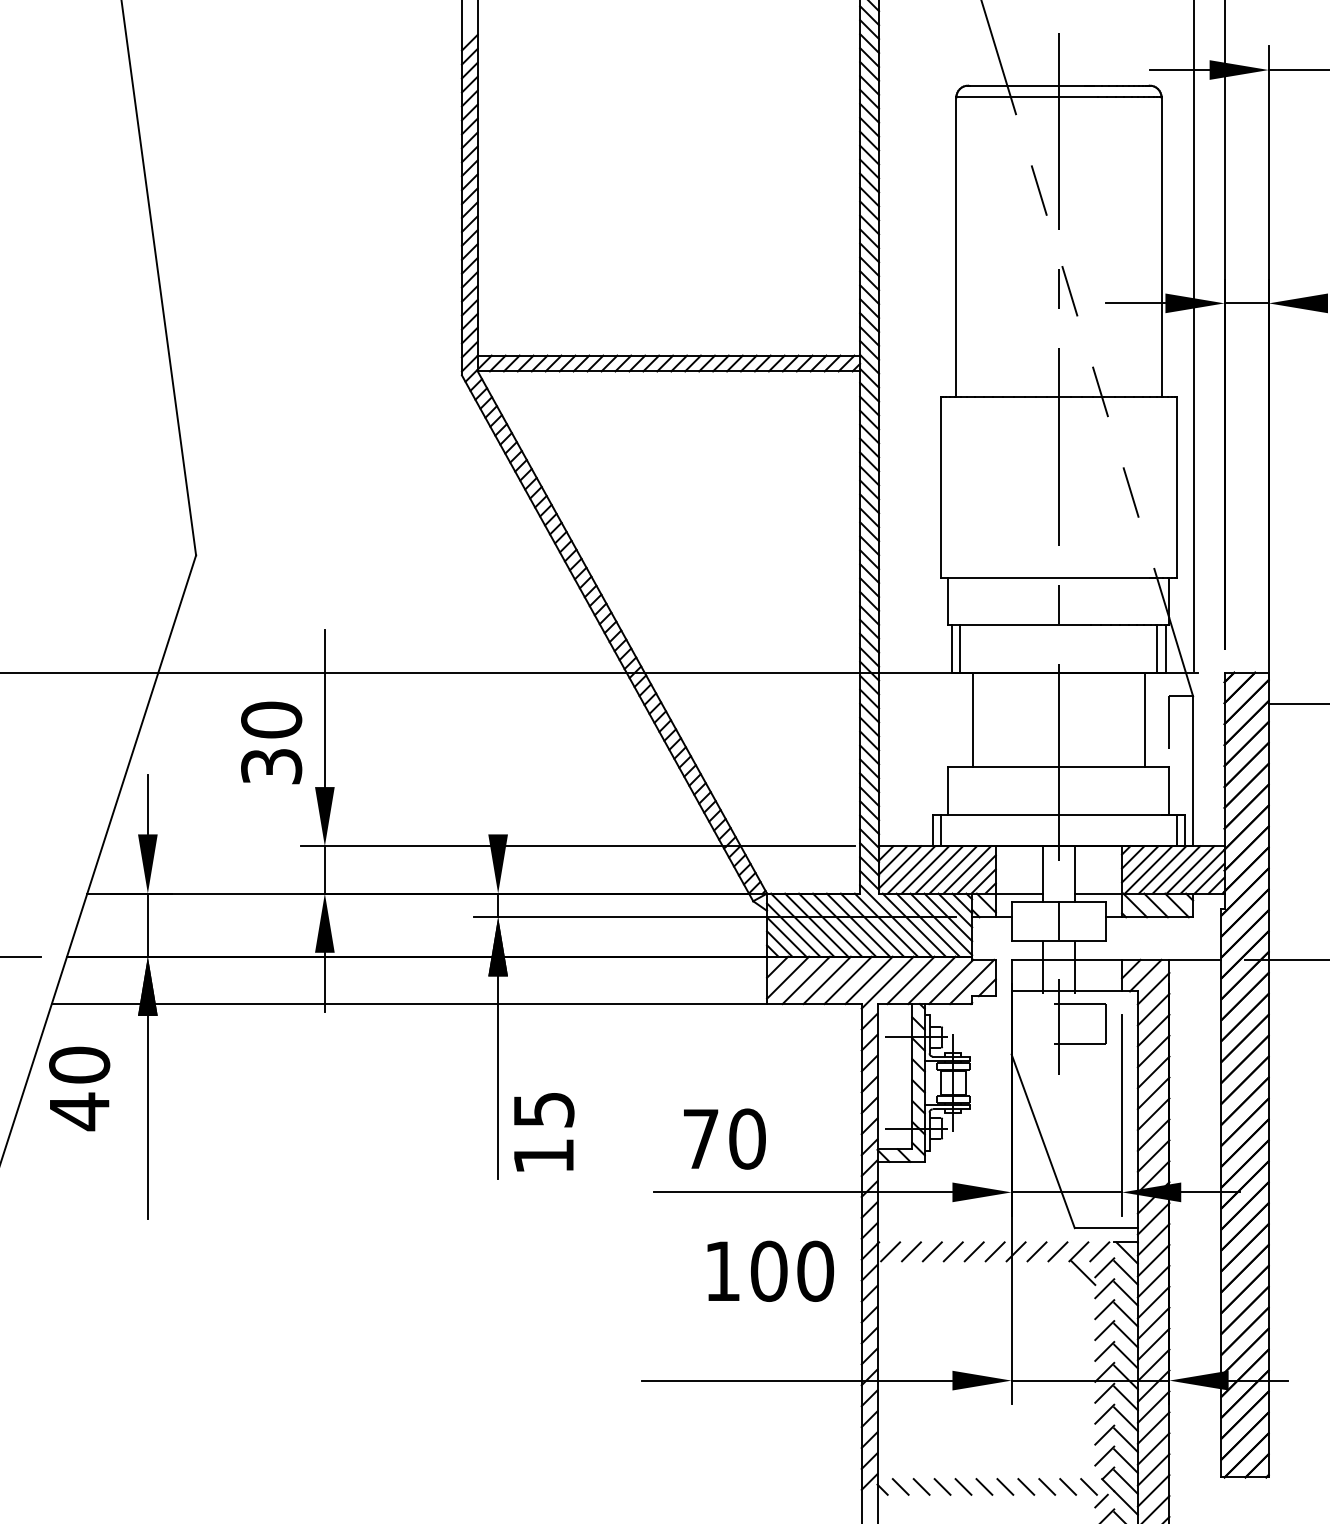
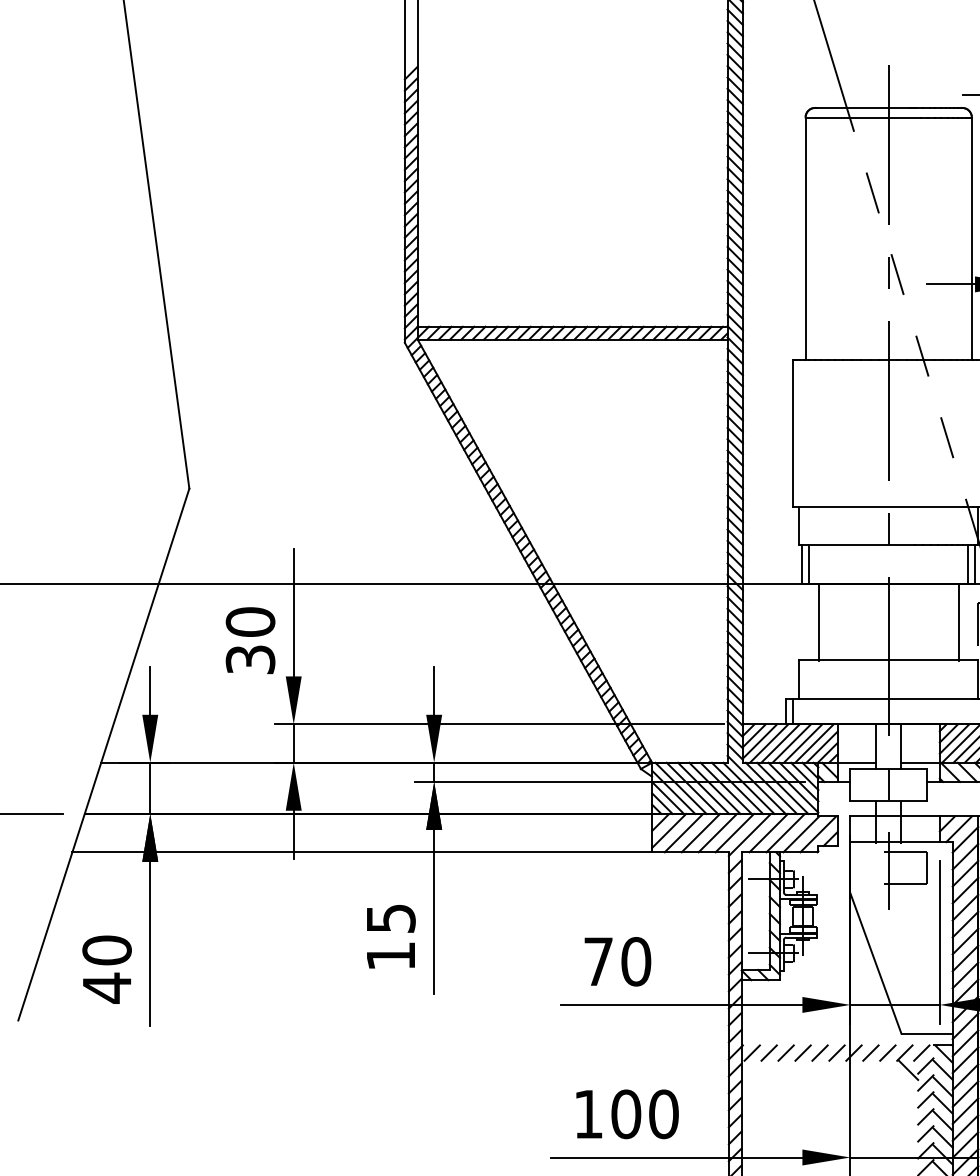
line: (498, 804) -> (434, 690), added
text: (79, 1088) -> (107, 969), moved
text: (544, 1132) -> (391, 936), moved
text: (770, 1270) -> (627, 1113), moved

